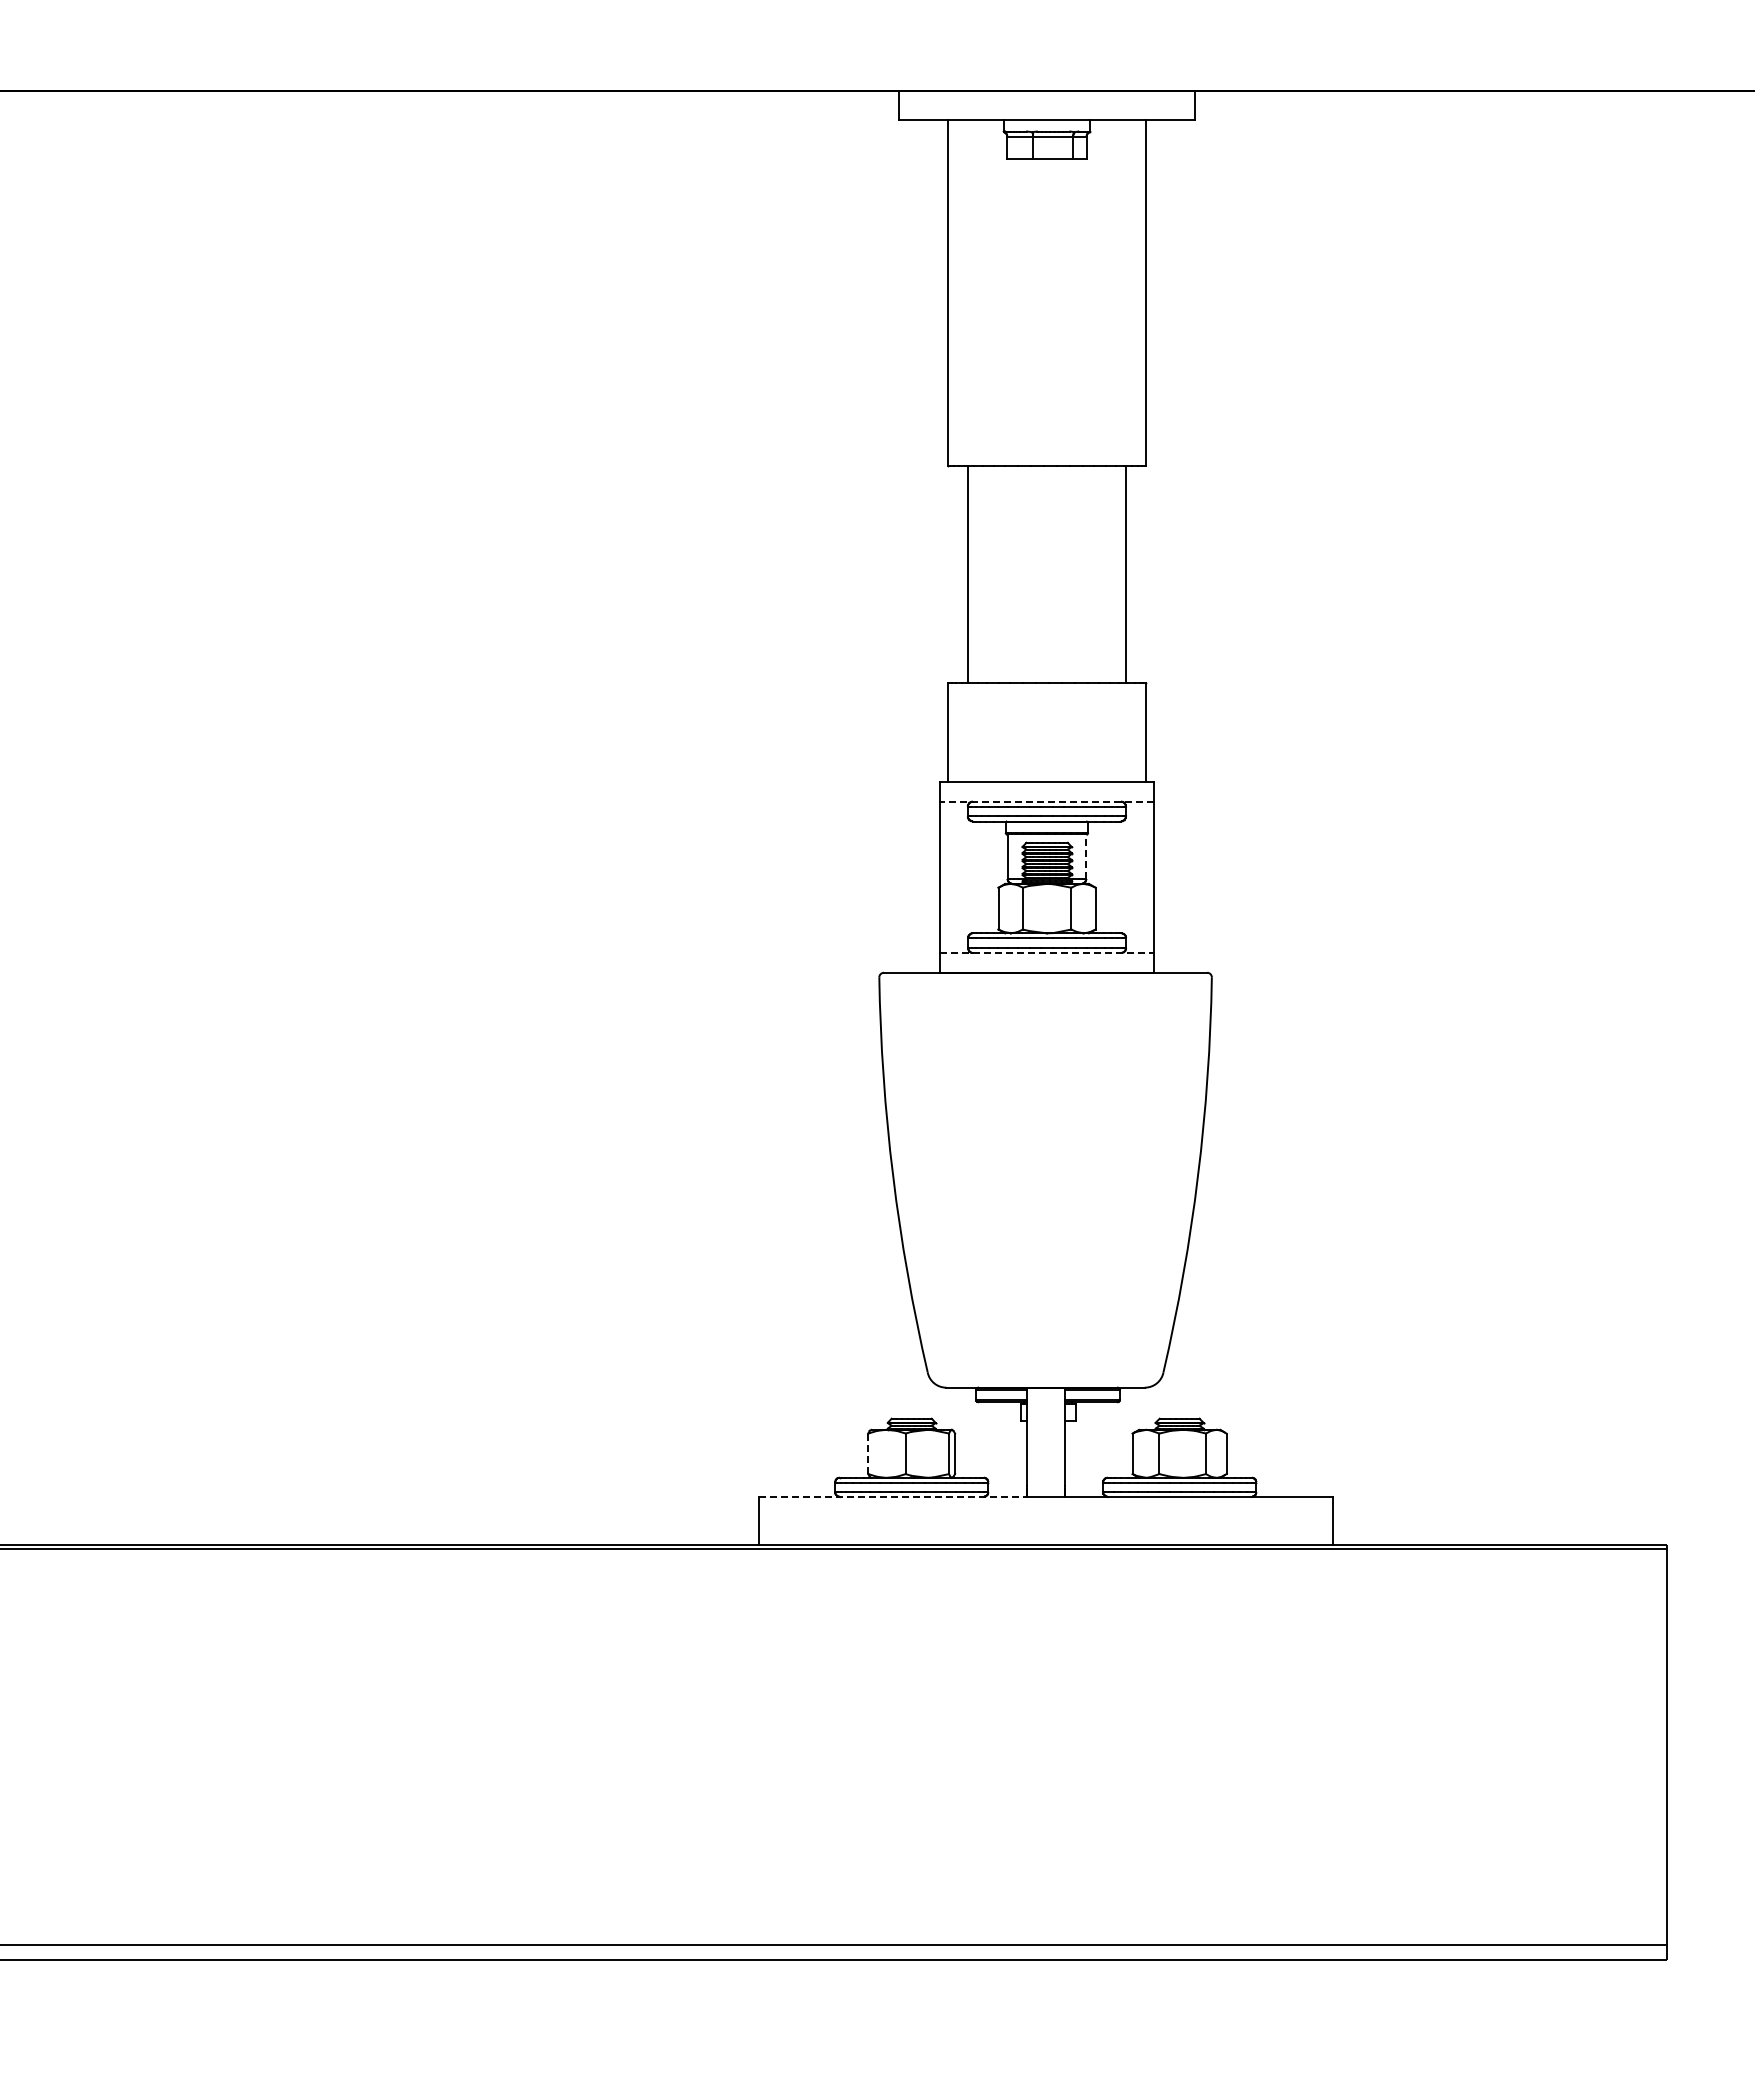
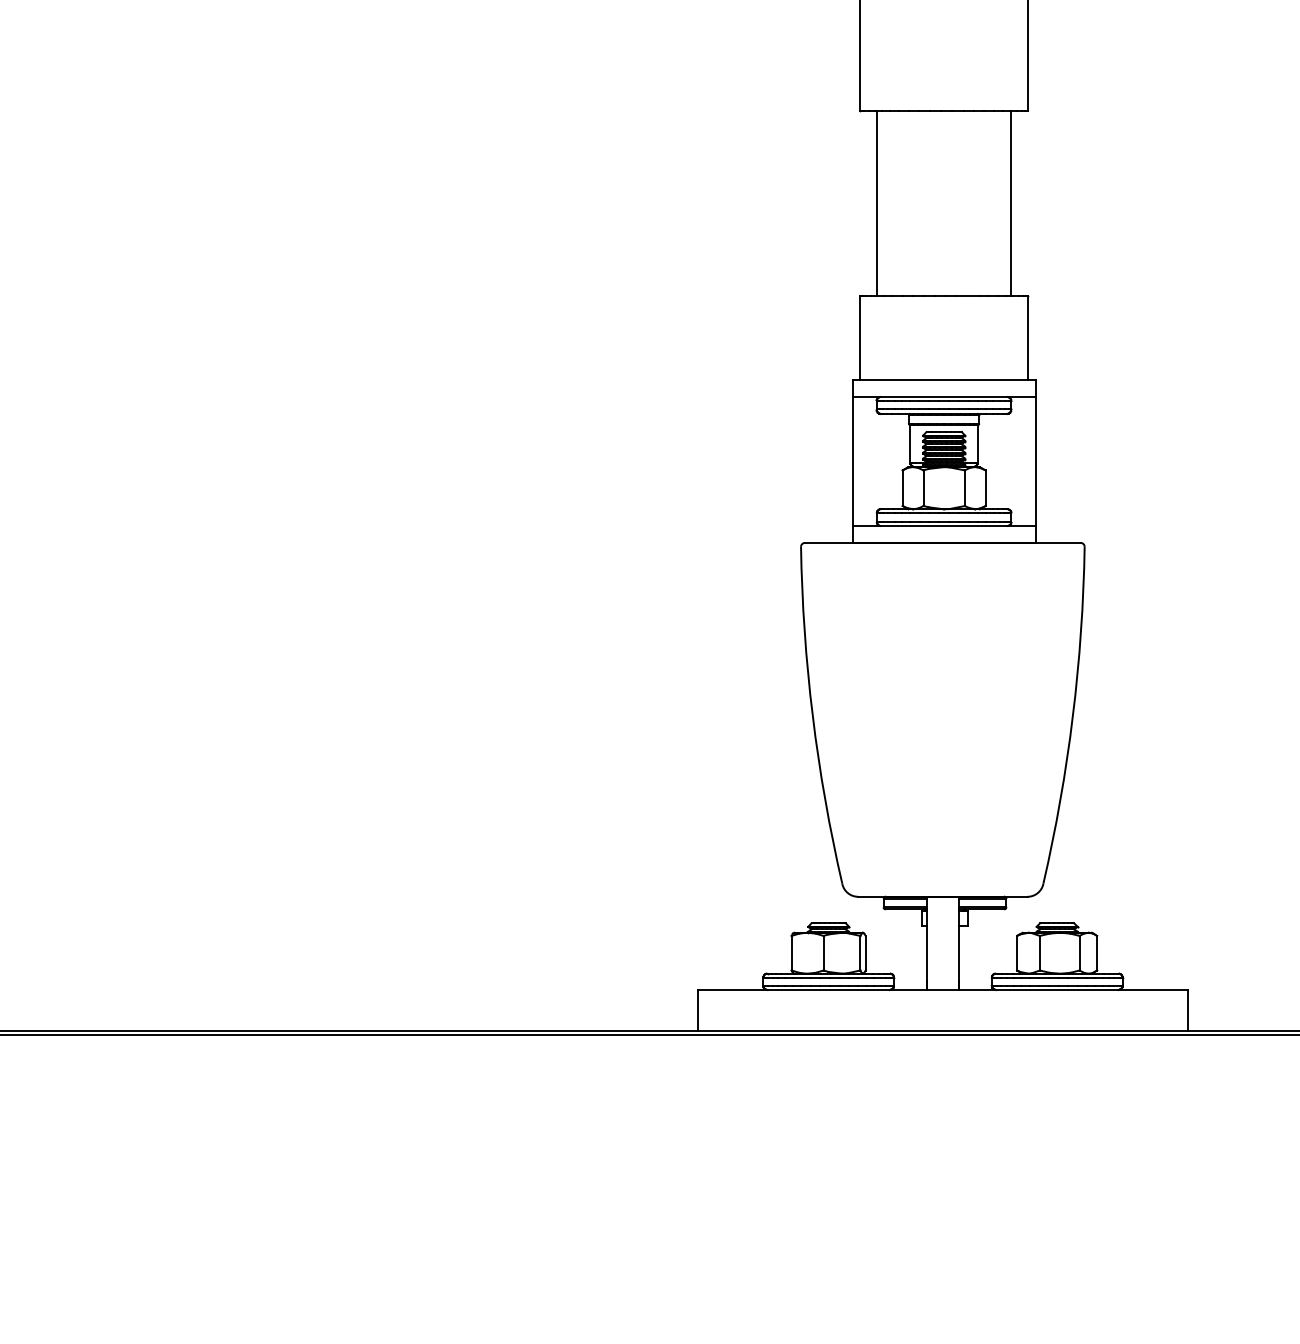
line: (1046, 801) -> (943, 396), dashed -> solid
line: (1086, 856) -> (977, 443), dashed -> solid
line: (1047, 952) -> (944, 525), dashed -> solid
line: (868, 1453) -> (791, 952), dashed -> solid
line: (893, 1497) -> (813, 990), dashed -> solid

